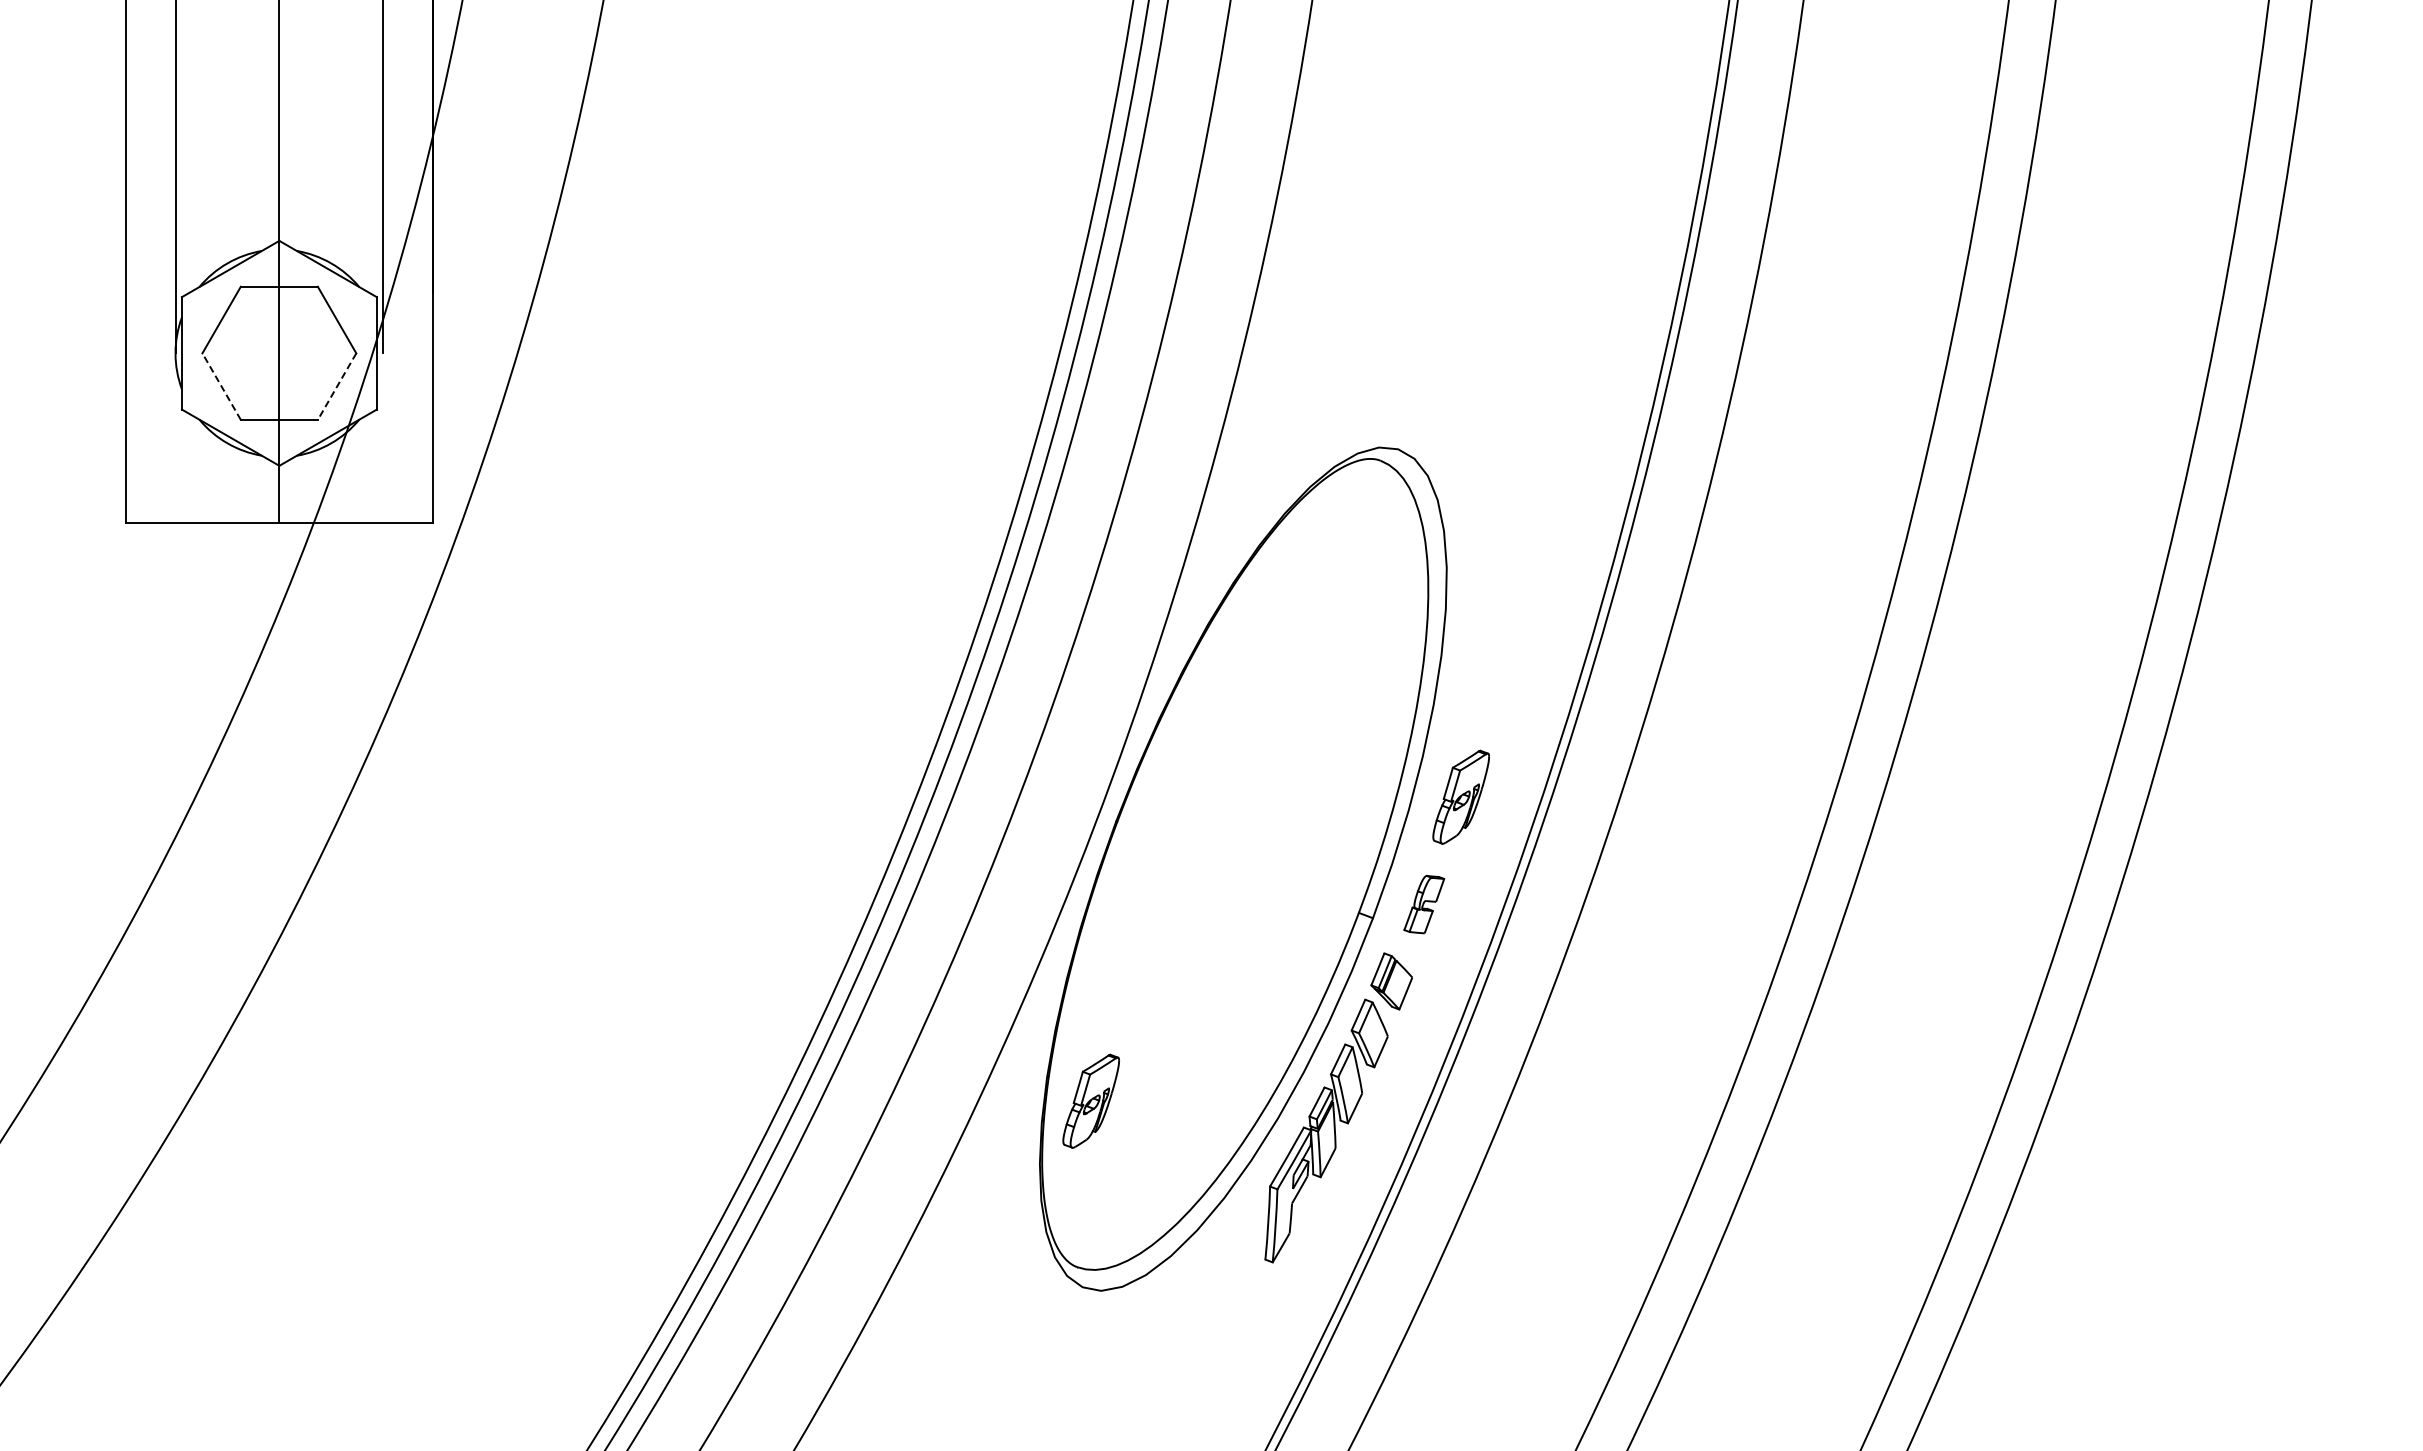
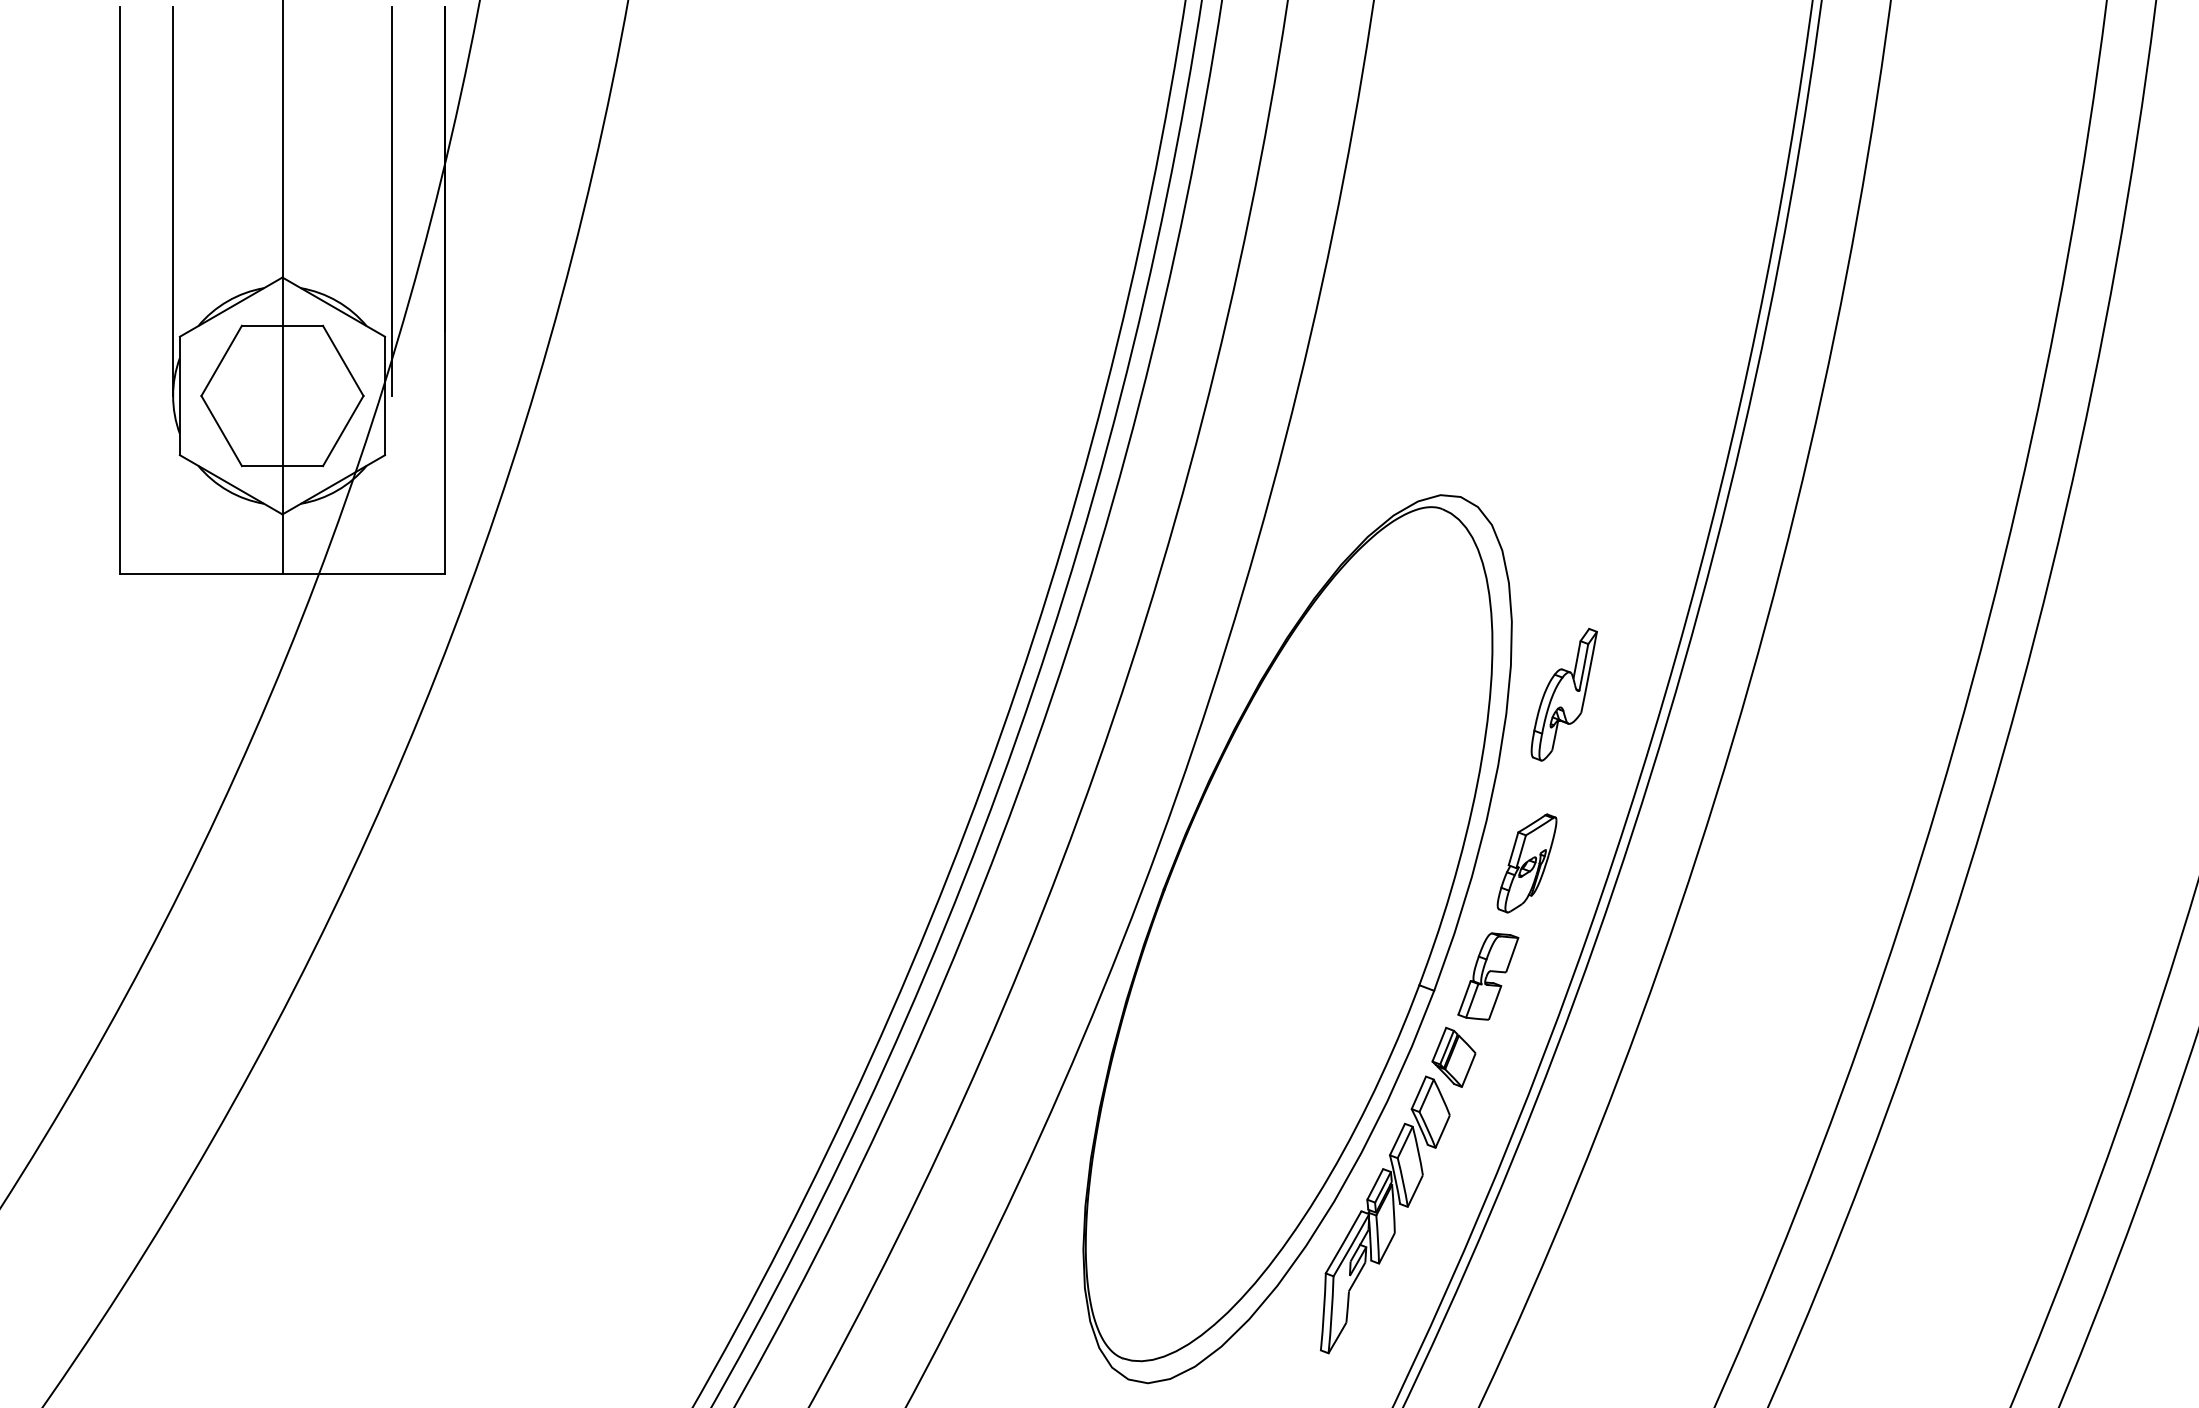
line: (221, 386) -> (221, 430), dashed -> solid
line: (336, 387) -> (342, 431), dashed -> solid
part: (1496, 636) -> (1564, 694), added
part: (1423, 904) -> (1487, 976), size x1.43
part: (1090, 1100) -> (1136, 1182), removed

